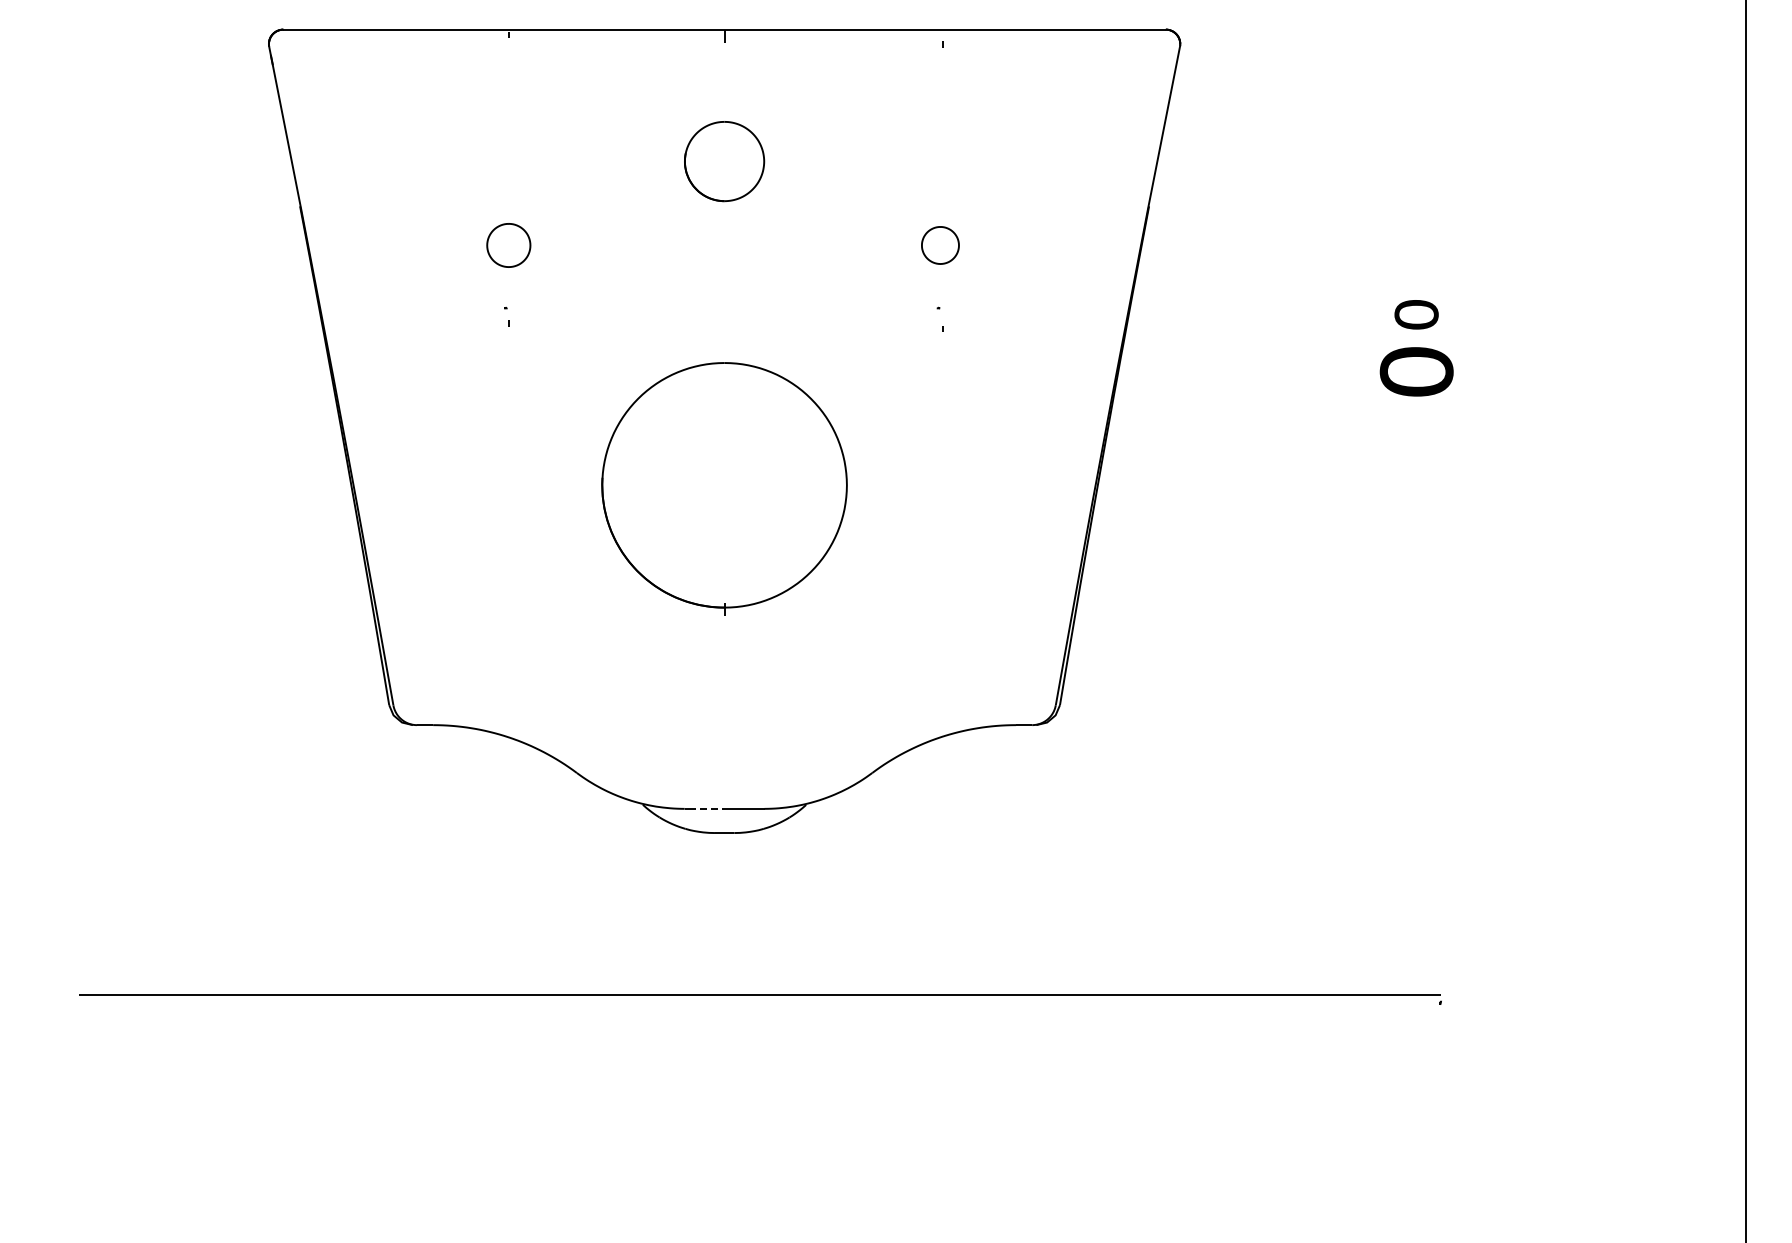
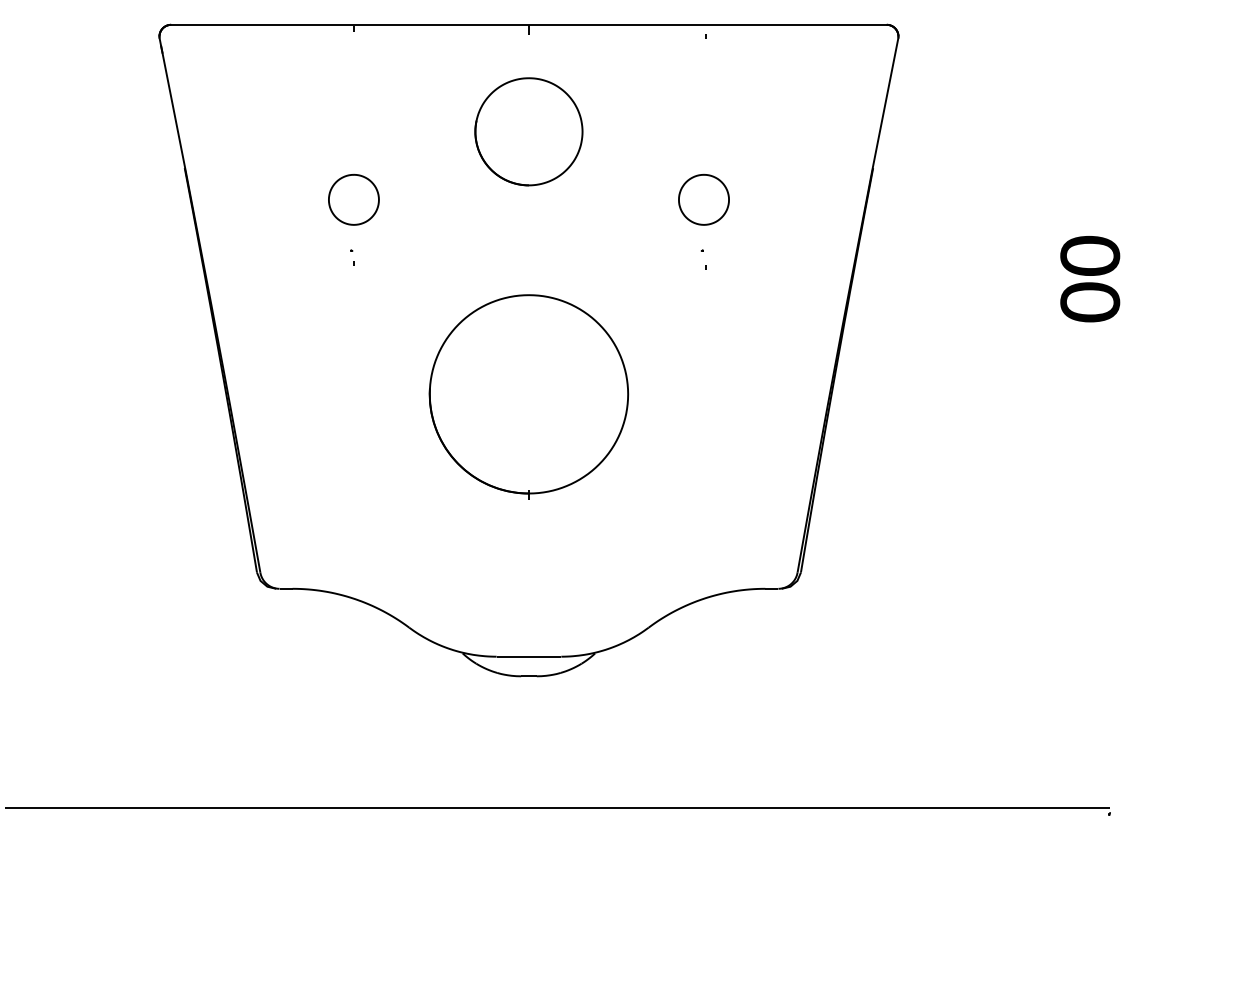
part: (724, 161) -> (528, 131), size x1.67
part: (508, 245) -> (353, 199), size x1.43
part: (940, 245) -> (704, 199), size x1.67
part: (1416, 314) -> (1090, 255), size x1.67
line: (706, 808) -> (514, 656), dashed -> solid

